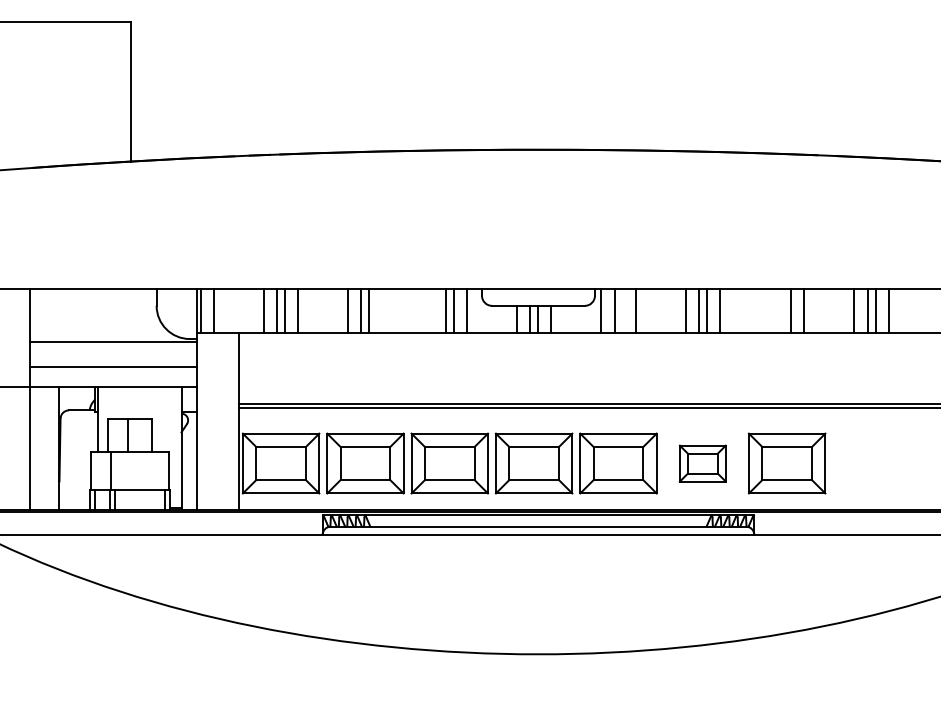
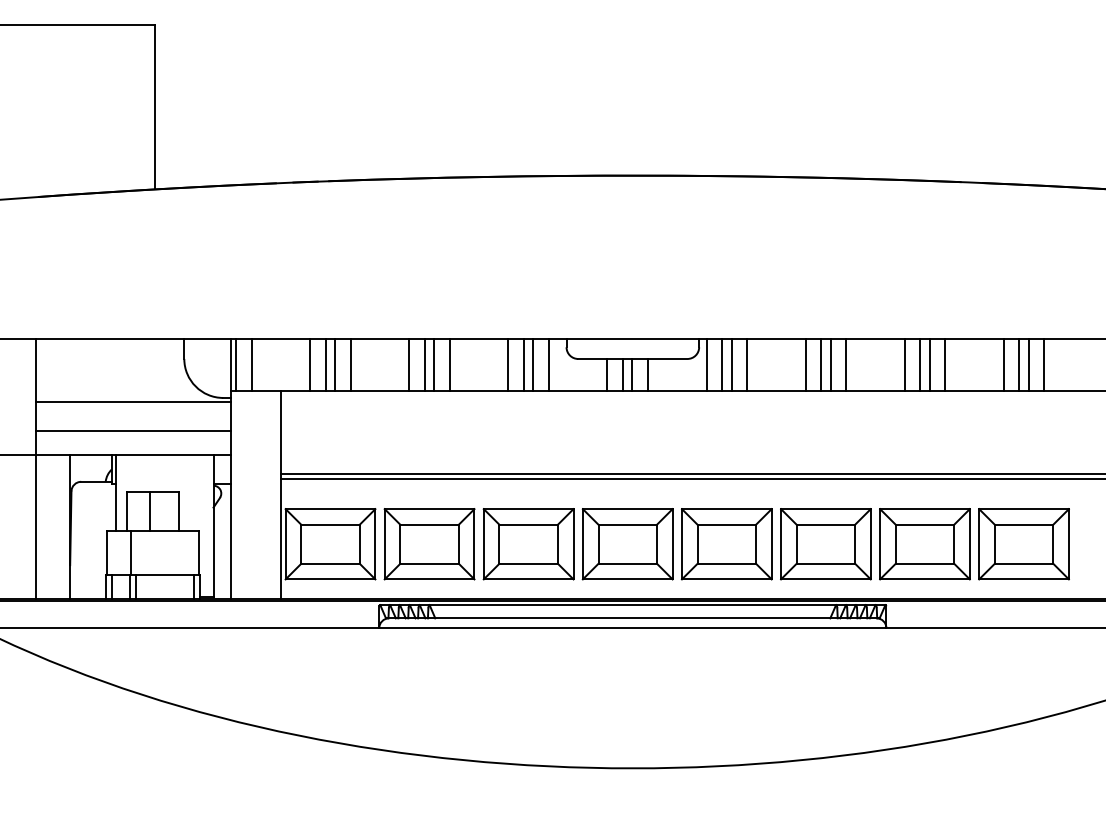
line: (382, 310) -> (449, 364), added
line: (432, 310) -> (508, 364), added
line: (622, 310) -> (731, 364), added
line: (769, 310) -> (904, 364), added
line: (783, 310) -> (920, 364), added
part: (702, 463) -> (825, 544), size x1.67
part: (871, 463) -> (1023, 544), added

